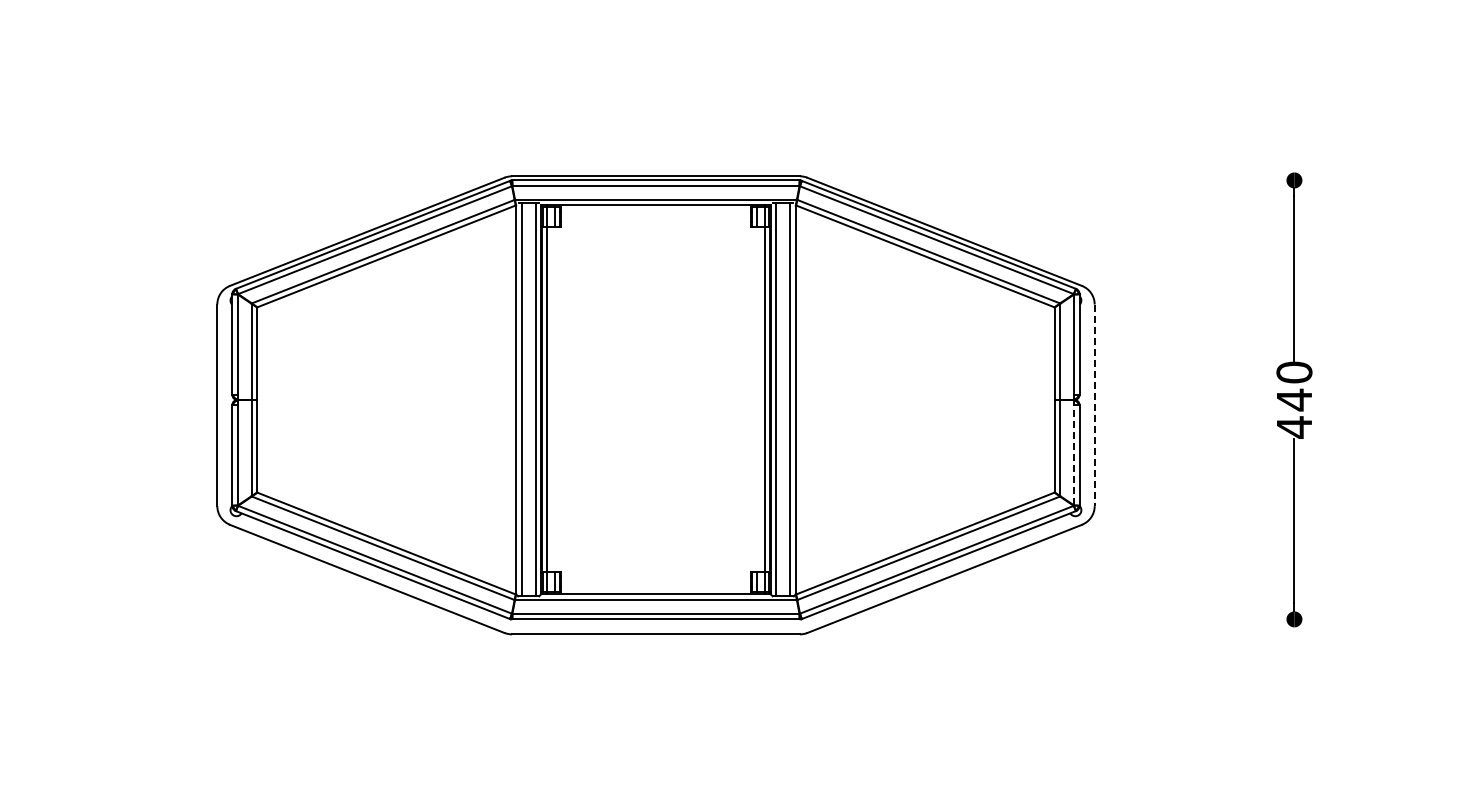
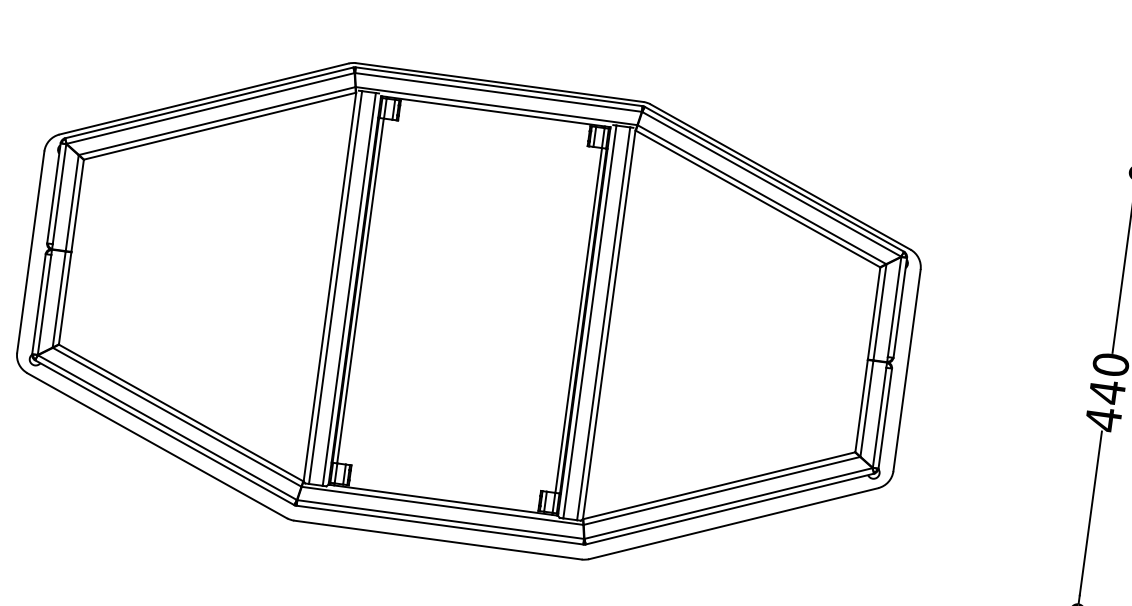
line: (1094, 405) -> (906, 370), dashed -> solid
line: (1074, 454) -> (880, 416), dashed -> solid

